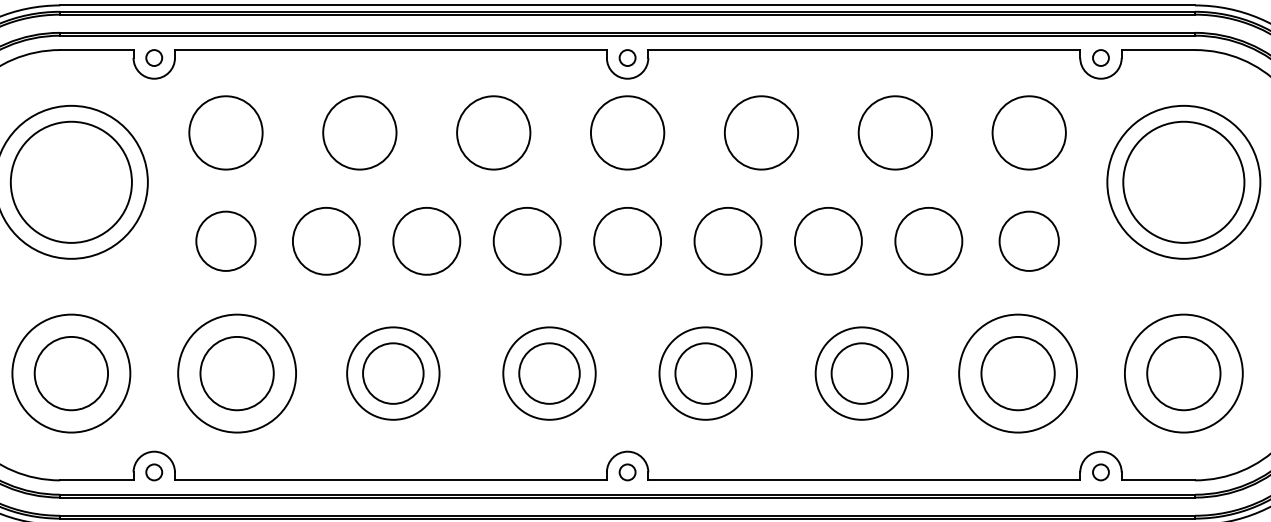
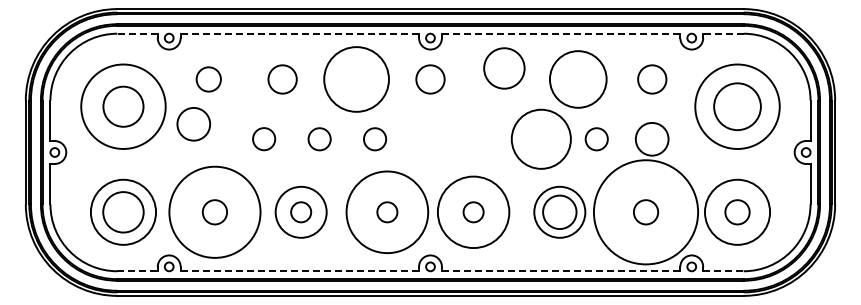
line: (96, 49) -> (137, 33), solid -> dashed
line: (390, 49) -> (299, 33), solid -> dashed
line: (863, 49) -> (560, 33), solid -> dashed
line: (1156, 49) -> (722, 33), solid -> dashed
circle: (225, 132) -> (208, 79), size x0.6
circle: (359, 132) -> (282, 79), size x0.7
circle: (493, 132) -> (356, 79), size x1.6
circle: (627, 132) -> (430, 79), size x0.7
circle: (761, 132) -> (504, 68), moved
circle: (895, 132) -> (578, 79), size x1.4
circle: (1029, 132) -> (652, 79), size x0.7
circle: (71, 181) -> (123, 106), size x0.6
circle: (1183, 181) -> (737, 106), size x0.7
circle: (325, 239) -> (263, 138), size x0.6
circle: (426, 239) -> (319, 138), size x0.6
circle: (526, 239) -> (374, 138), size x0.6
circle: (627, 239) -> (430, 138), removed
circle: (826, 239) -> (540, 138), size x1.6
circle: (928, 239) -> (596, 138), size x0.6
circle: (225, 241) -> (193, 124), moved
circle: (727, 241) -> (485, 139), removed
circle: (236, 372) -> (214, 211), size x1.4
circle: (547, 372) -> (386, 211), size x1.6
circle: (705, 372) -> (473, 211), size x1.4
circle: (1017, 372) -> (645, 211), size x1.6
circle: (236, 373) -> (214, 212), size x0.6
circle: (392, 373) -> (300, 212), size x0.6
circle: (549, 373) -> (387, 212), size x0.6
circle: (705, 373) -> (473, 212), size x0.6
circle: (1017, 373) -> (645, 212), size x0.6
circle: (1183, 373) -> (737, 212), size x0.6
line: (98, 480) -> (138, 271), solid -> dashed
line: (392, 480) -> (300, 271), solid -> dashed
line: (864, 480) -> (561, 271), solid -> dashed
line: (1158, 480) -> (723, 271), solid -> dashed

